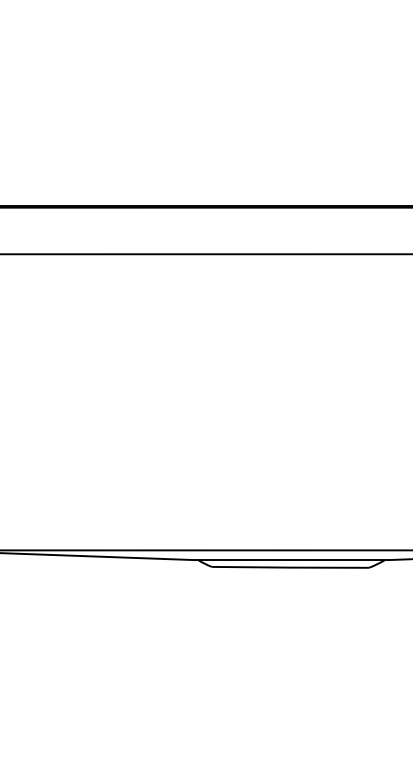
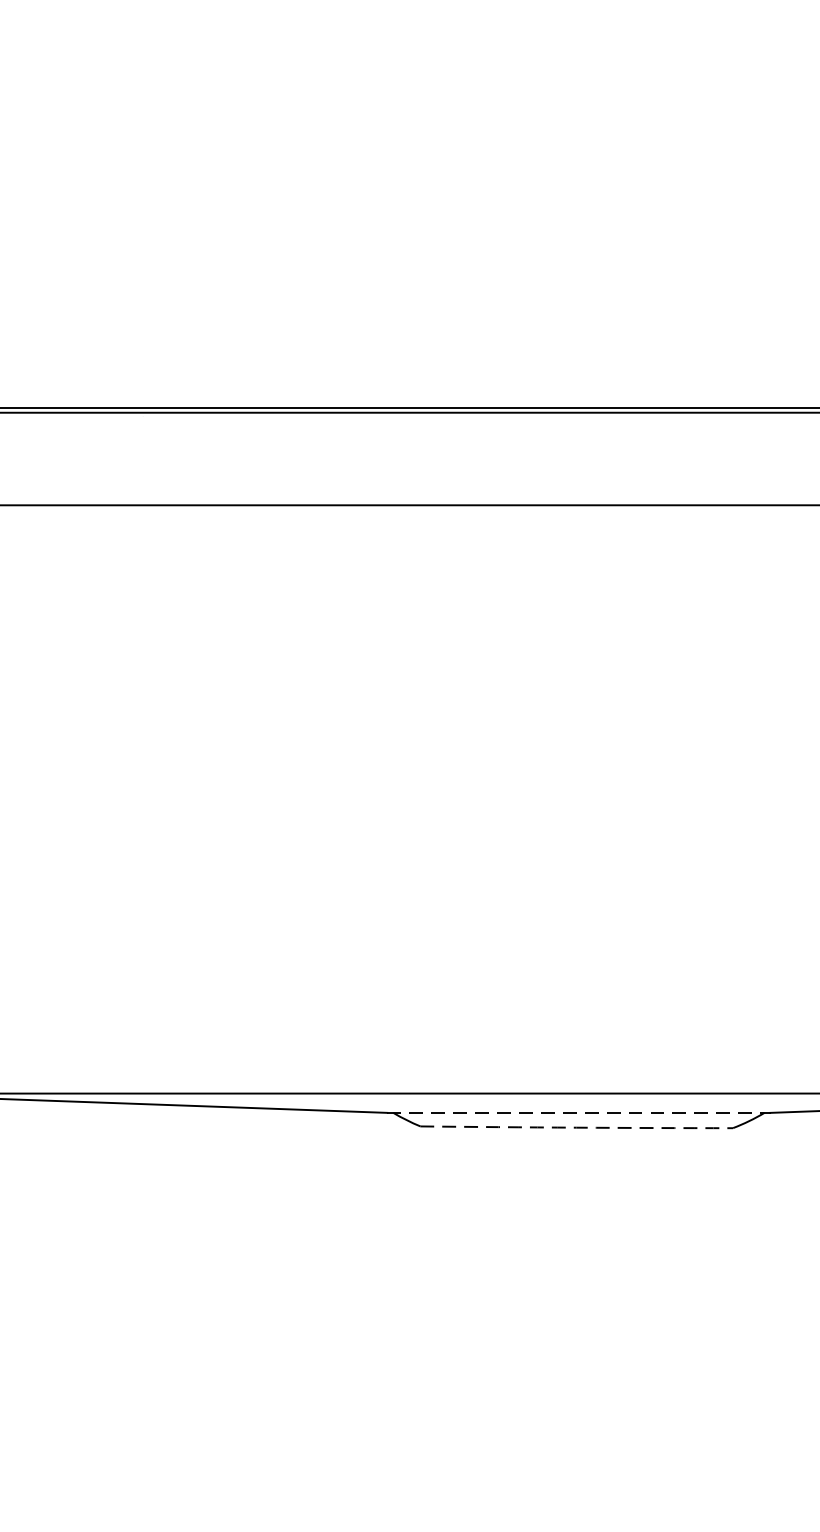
line: (292, 560) -> (580, 1113), solid -> dashed
arc: (290, 567) -> (576, 1127), solid -> dashed

